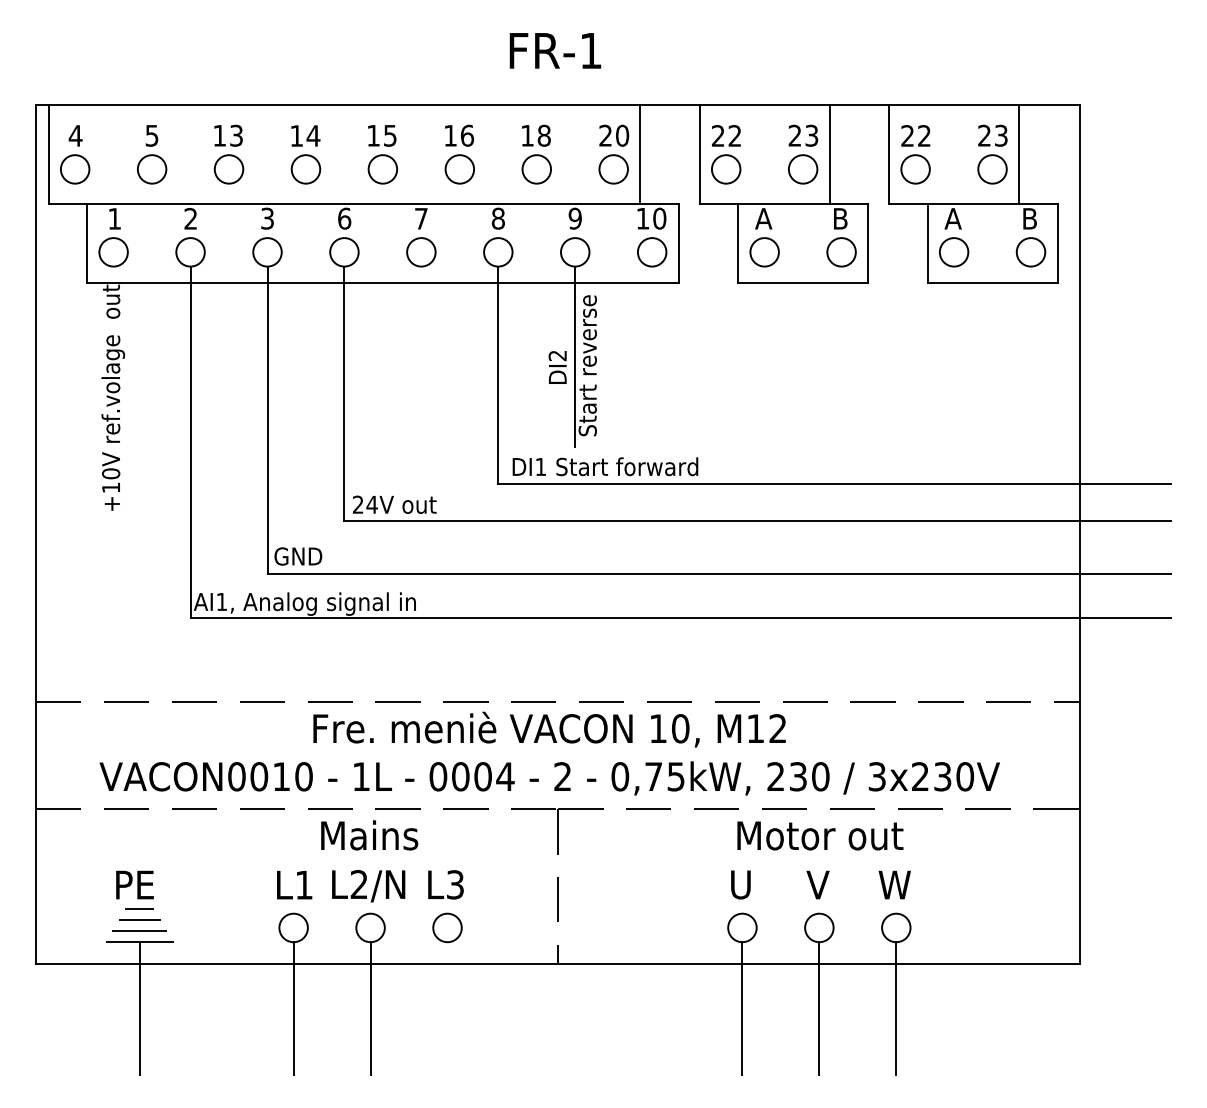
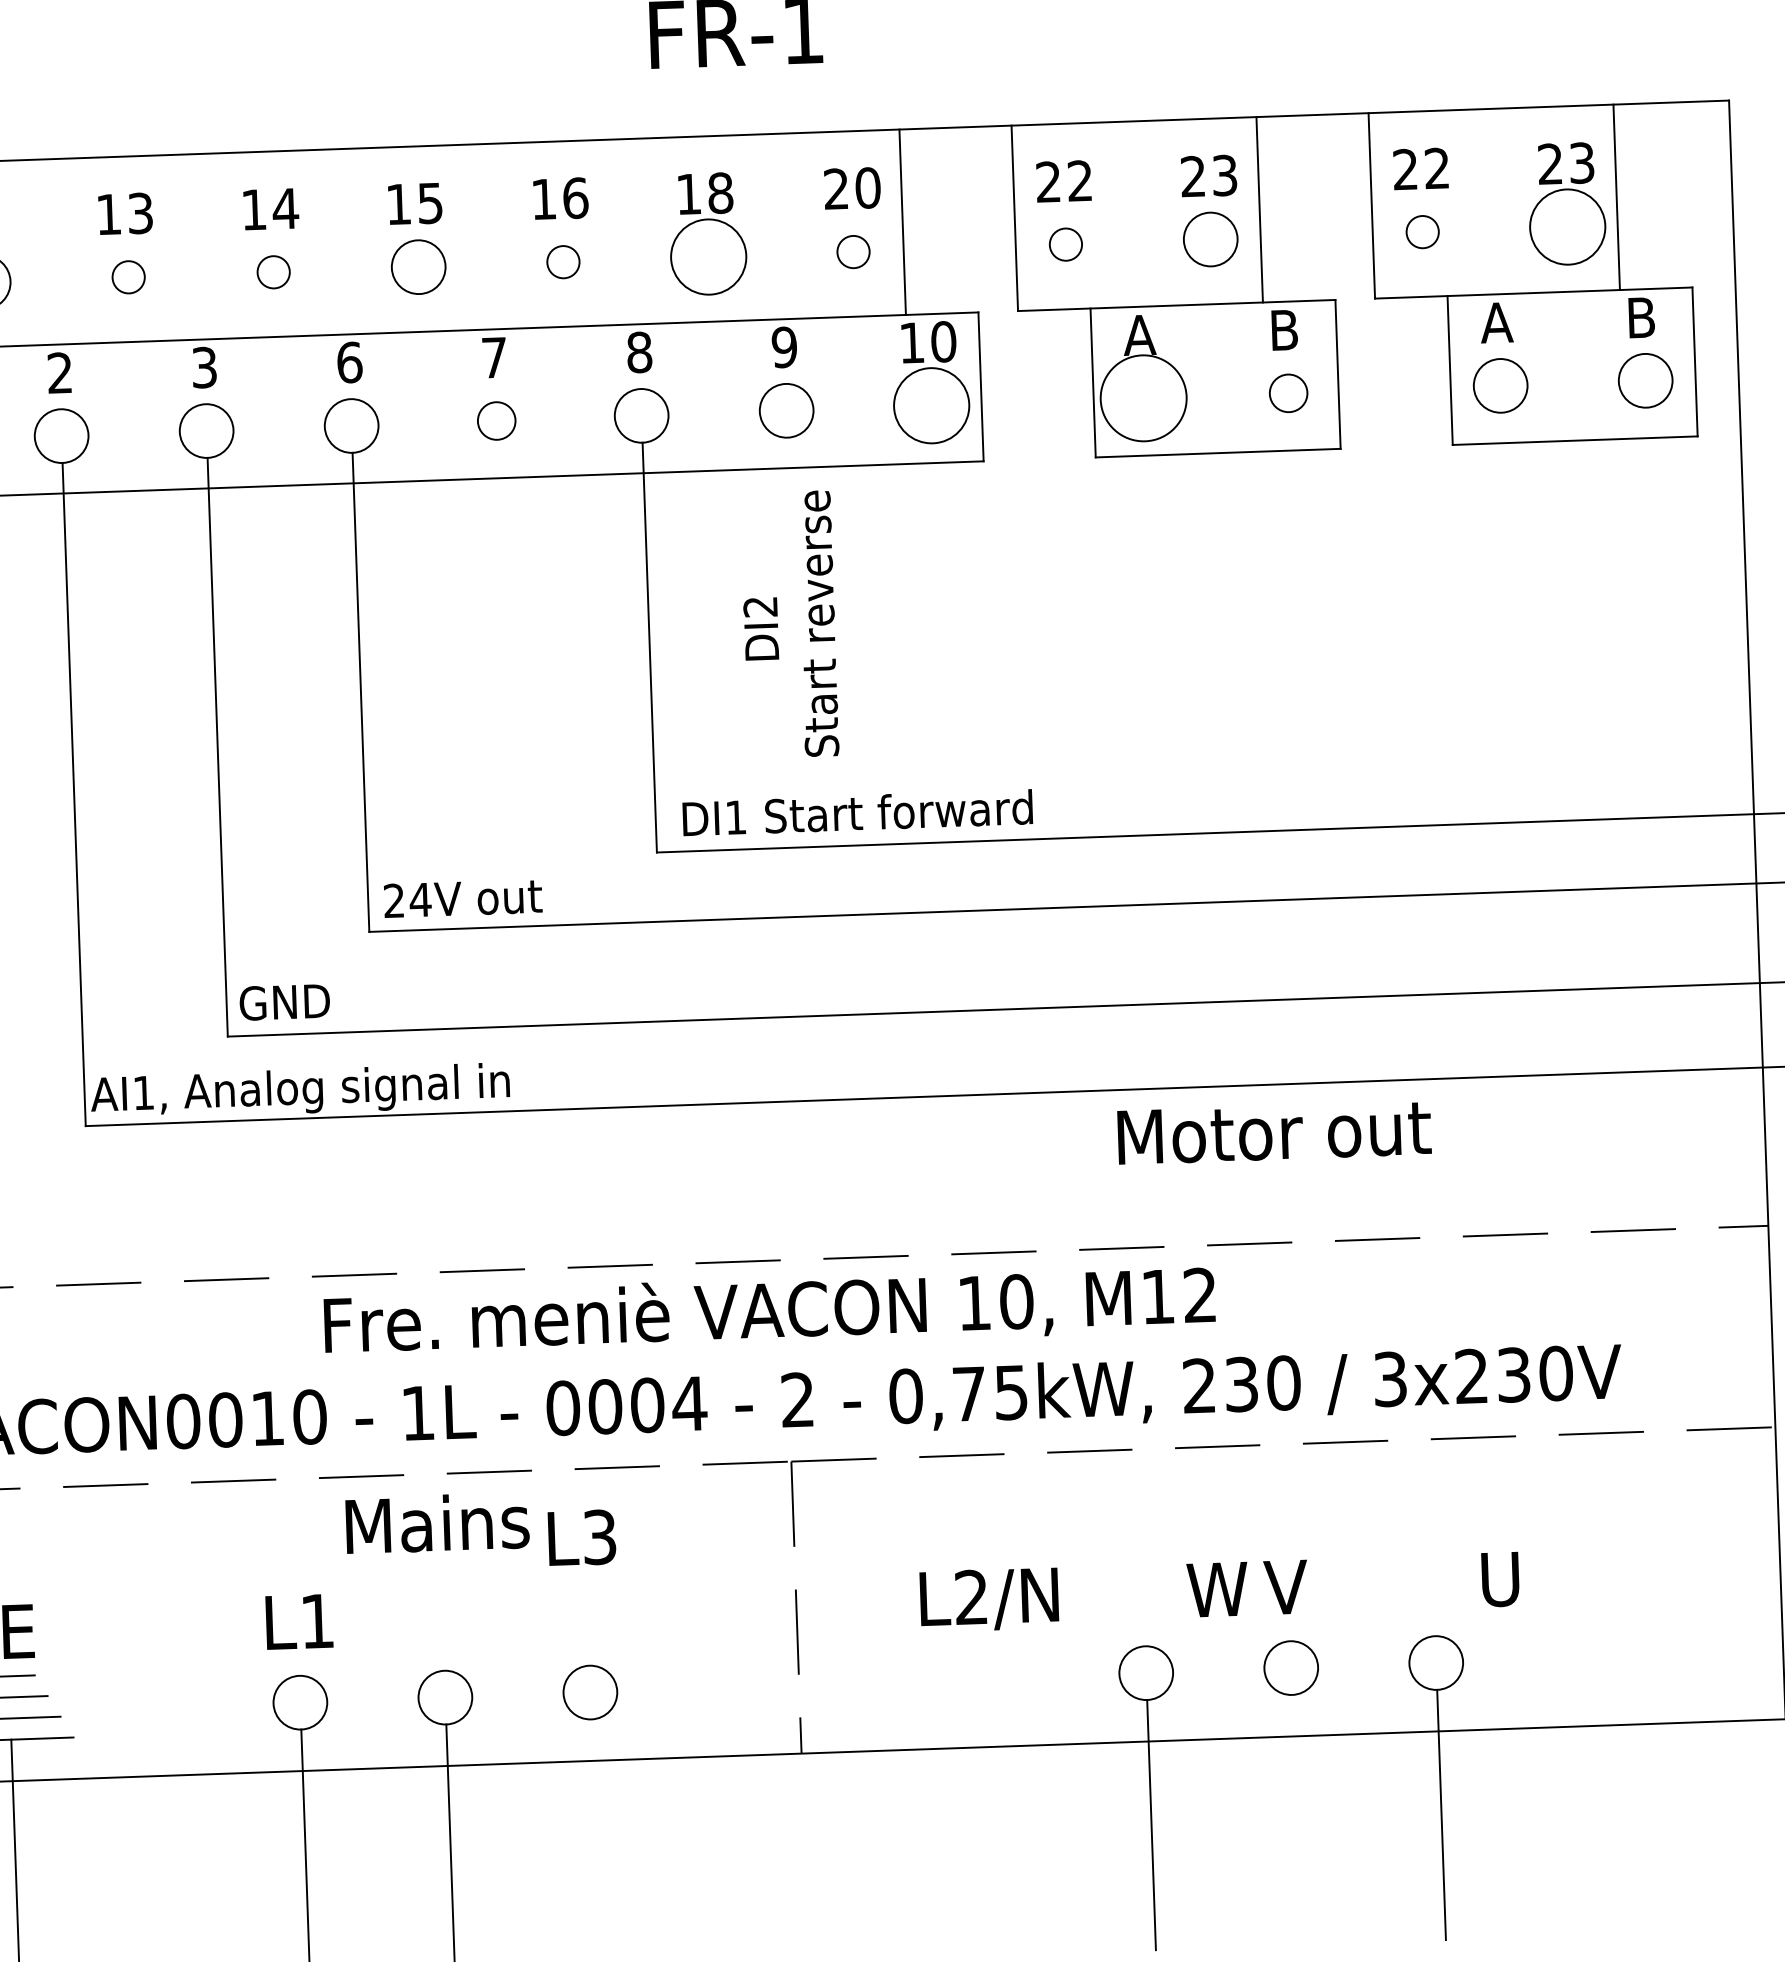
circle: (228, 169) -> (127, 277), size x0.6
circle: (305, 169) -> (272, 272), size x0.6
circle: (459, 169) -> (563, 262), size x0.6
circle: (536, 169) -> (708, 257), size x1.4
circle: (613, 169) -> (853, 252), size x0.6
circle: (726, 169) -> (1066, 244), size x0.6
circle: (915, 169) -> (1422, 232), size x0.6
circle: (992, 169) -> (1567, 227), size x1.4
circle: (421, 252) -> (496, 421), size x0.7
circle: (651, 252) -> (930, 406), size x1.4
circle: (764, 252) -> (1143, 398), size x1.6
circle: (841, 252) -> (1288, 393), size x0.7
line: (575, 356) -> (793, 607), removed
text: (820, 835) -> (1274, 1131), moved
text: (445, 884) -> (581, 1537), moved
text: (740, 884) -> (1499, 1578), moved
text: (894, 884) -> (1217, 1588), moved
text: (368, 886) -> (989, 1600), moved
line: (819, 1008) -> (1296, 1819), removed

